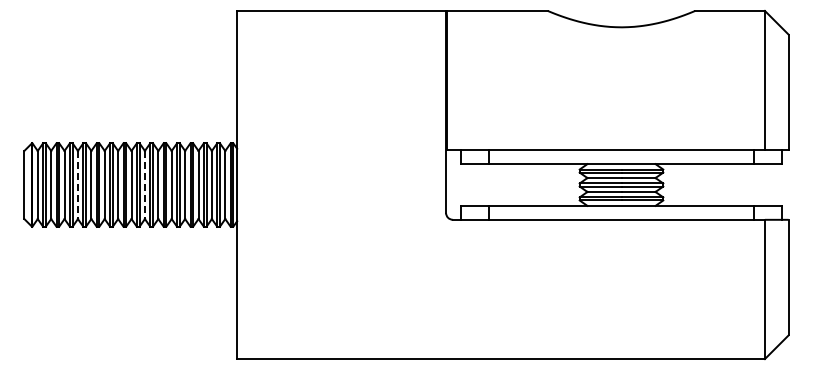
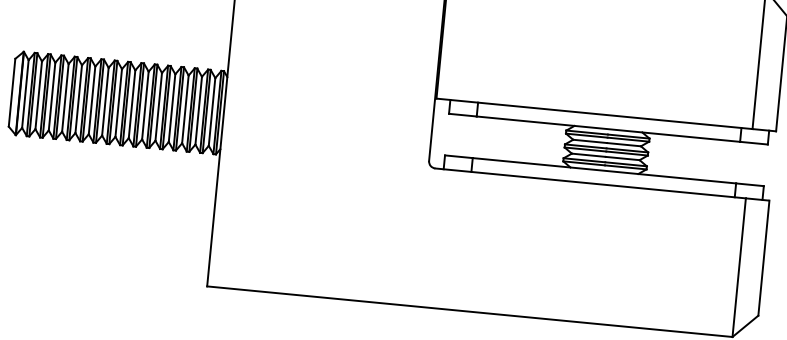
line: (77, 185) -> (64, 98), dashed -> solid
line: (144, 185) -> (131, 104), dashed -> solid

